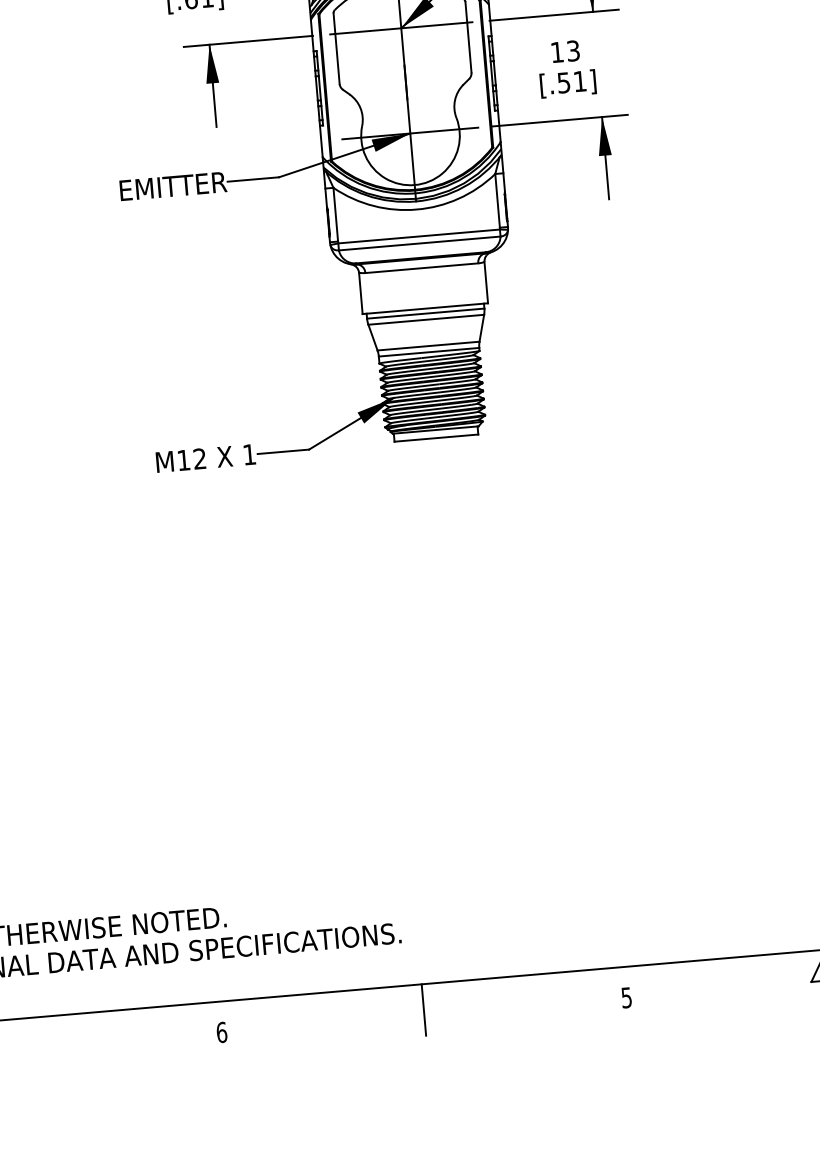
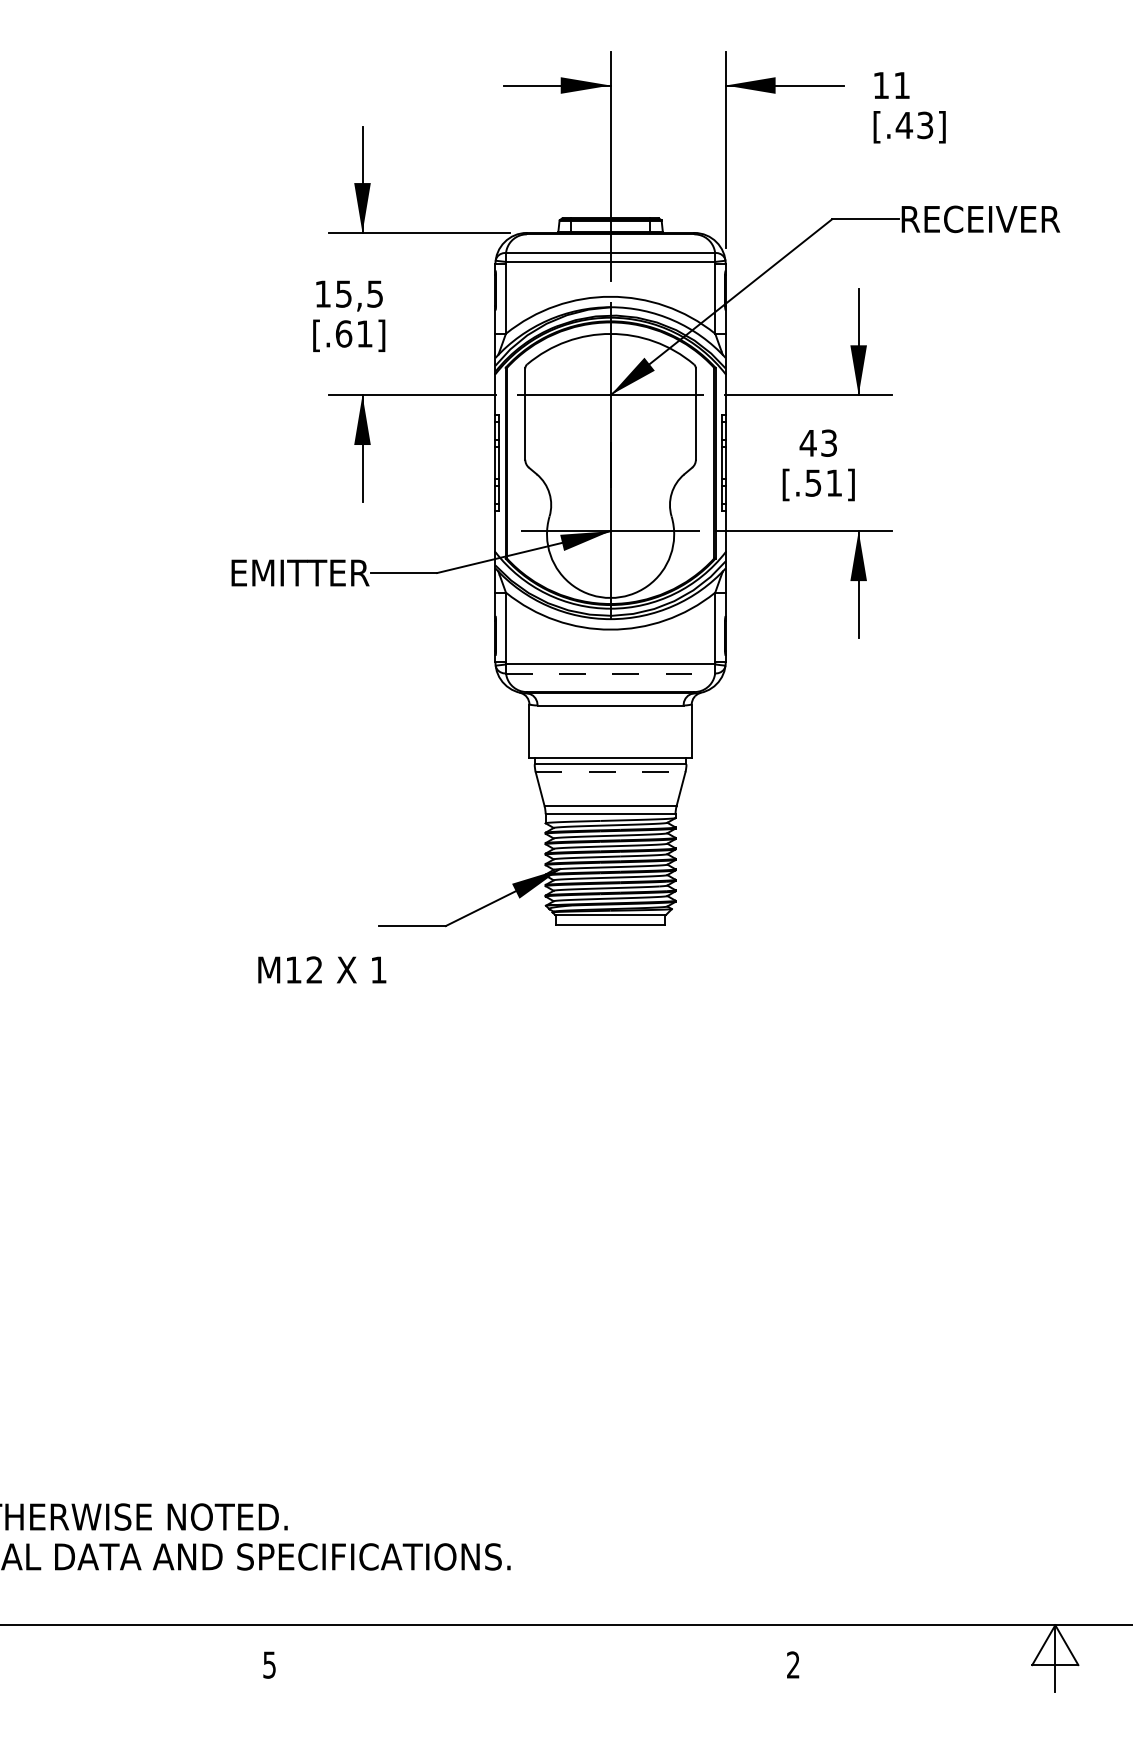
text: (556, 52) -> (807, 443), 13 -> 43
line: (419, 243) -> (610, 673), solid -> dashed
line: (426, 319) -> (610, 772), solid -> dashed
text: (206, 458) -> (322, 969), moved
text: (626, 997) -> (793, 1664), 5 -> 2
line: (423, 1010) -> (531, 1658), removed
text: (221, 1032) -> (269, 1664), 6 -> 5

